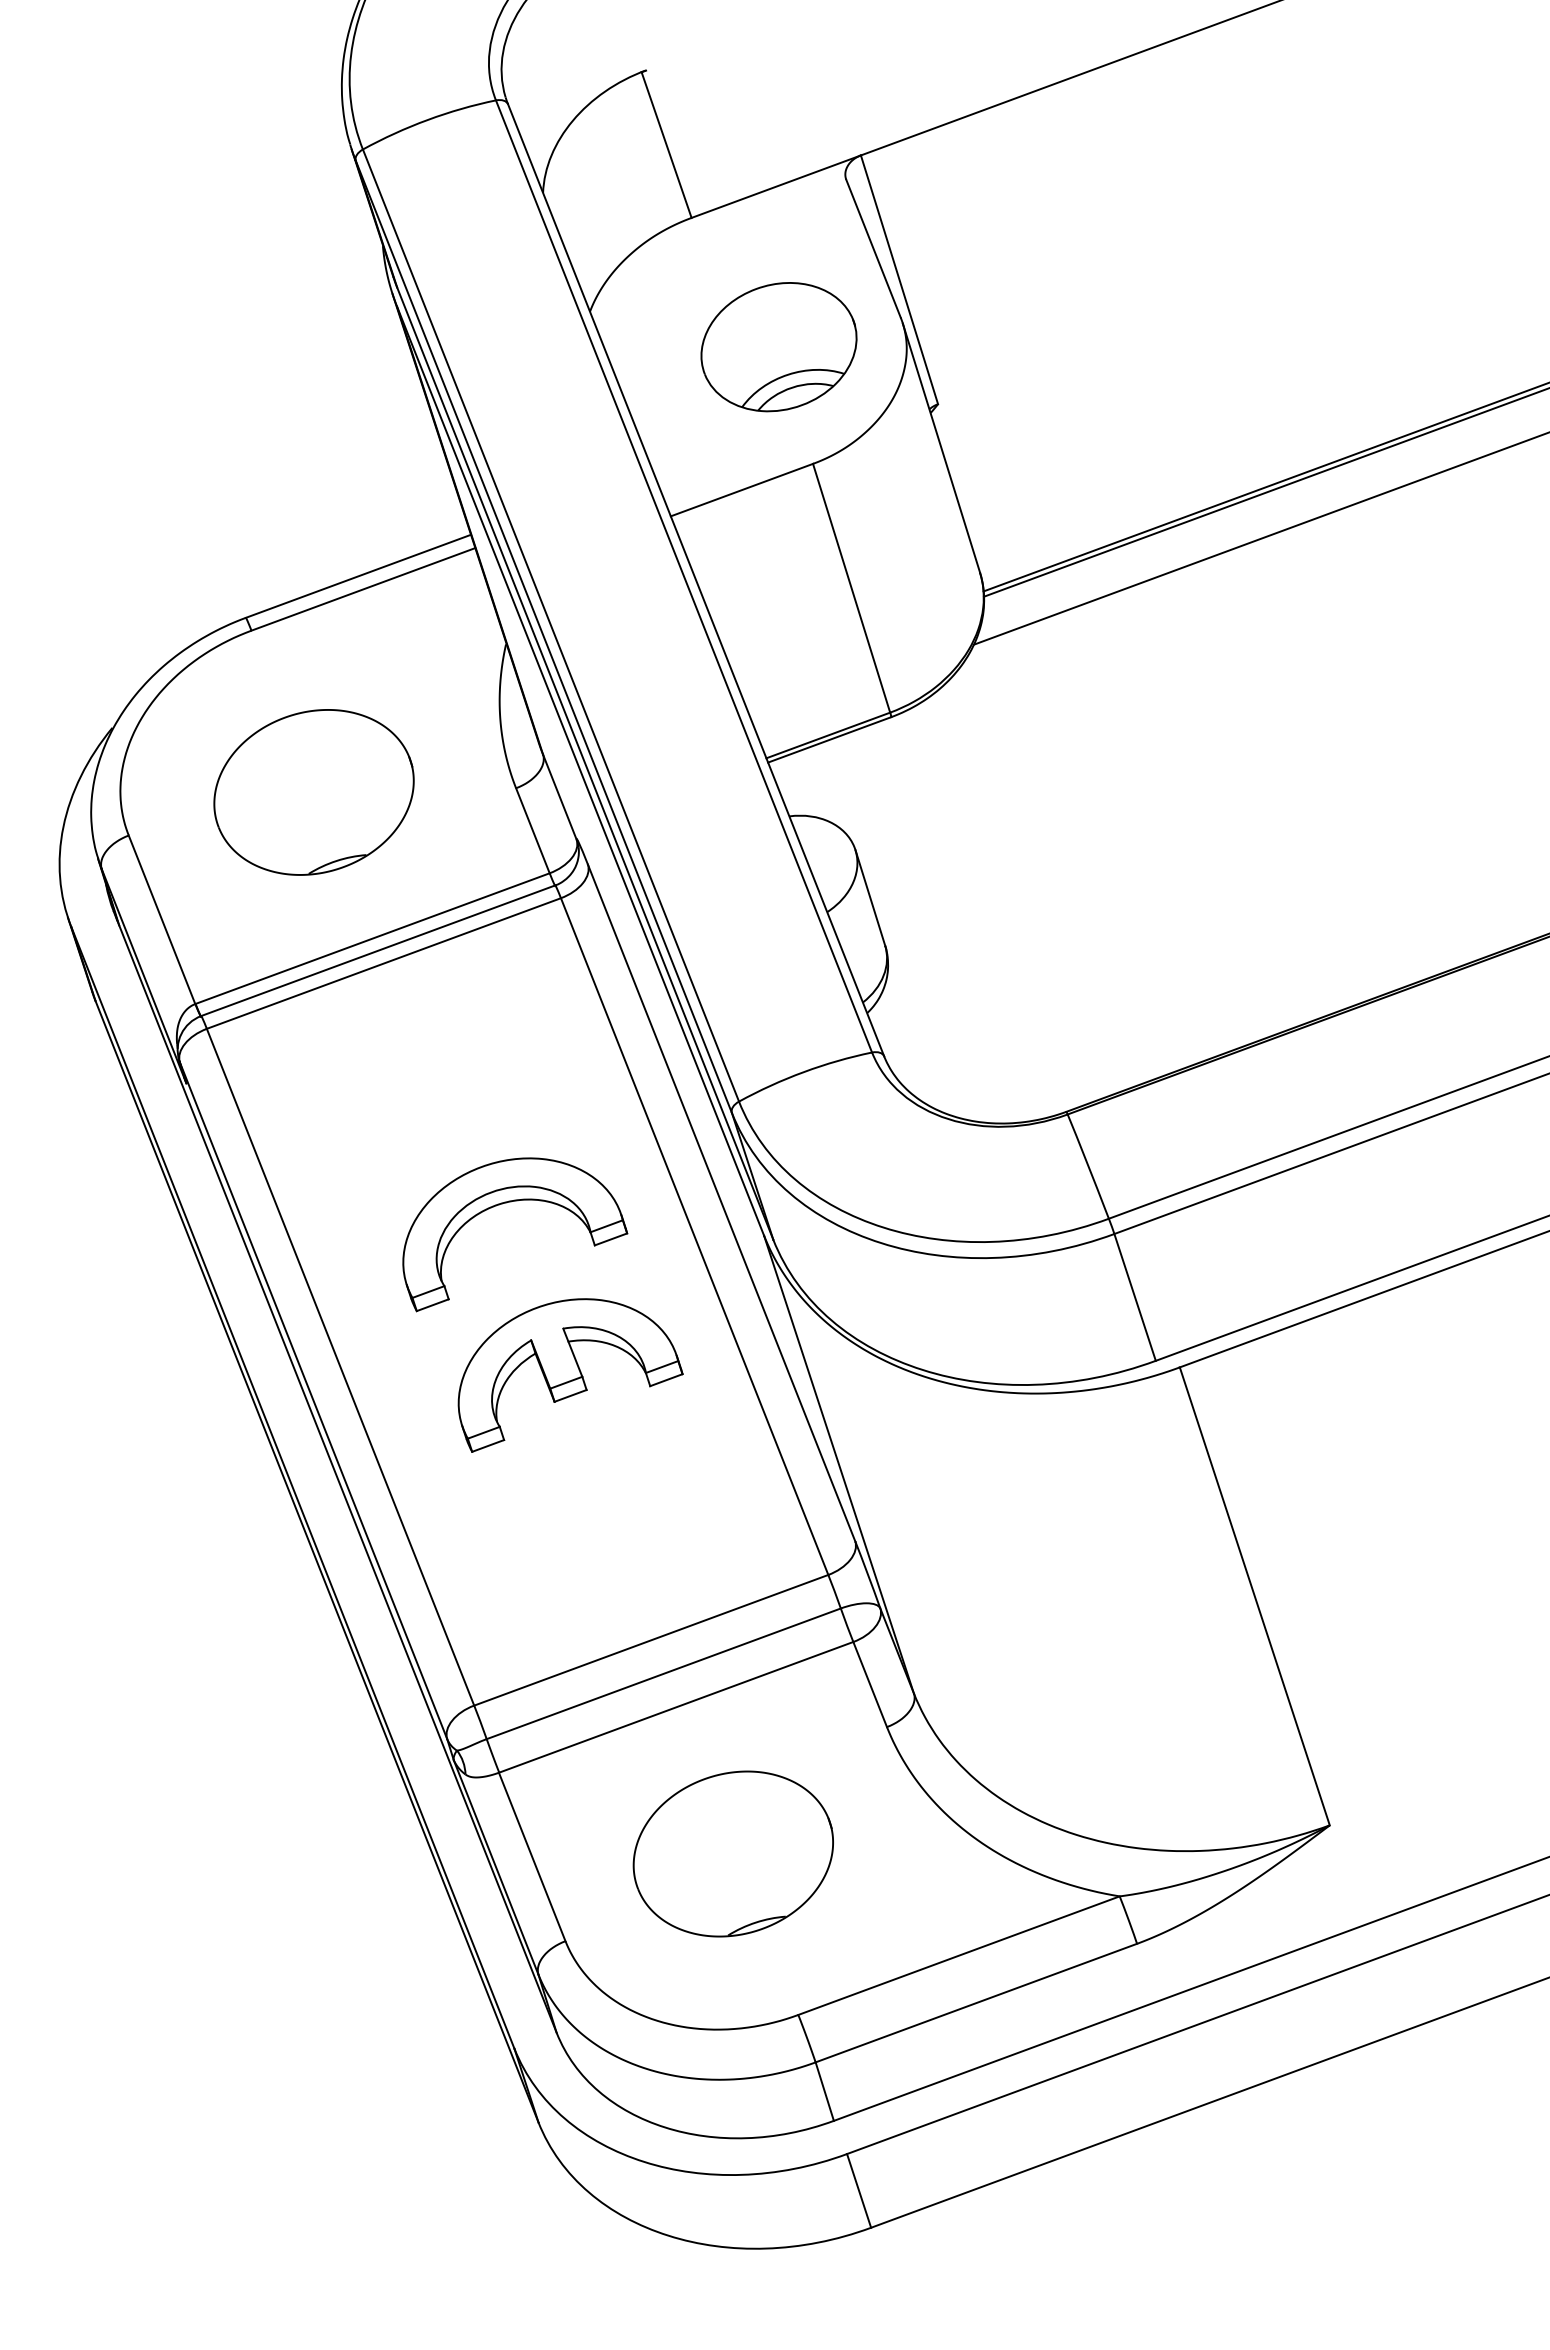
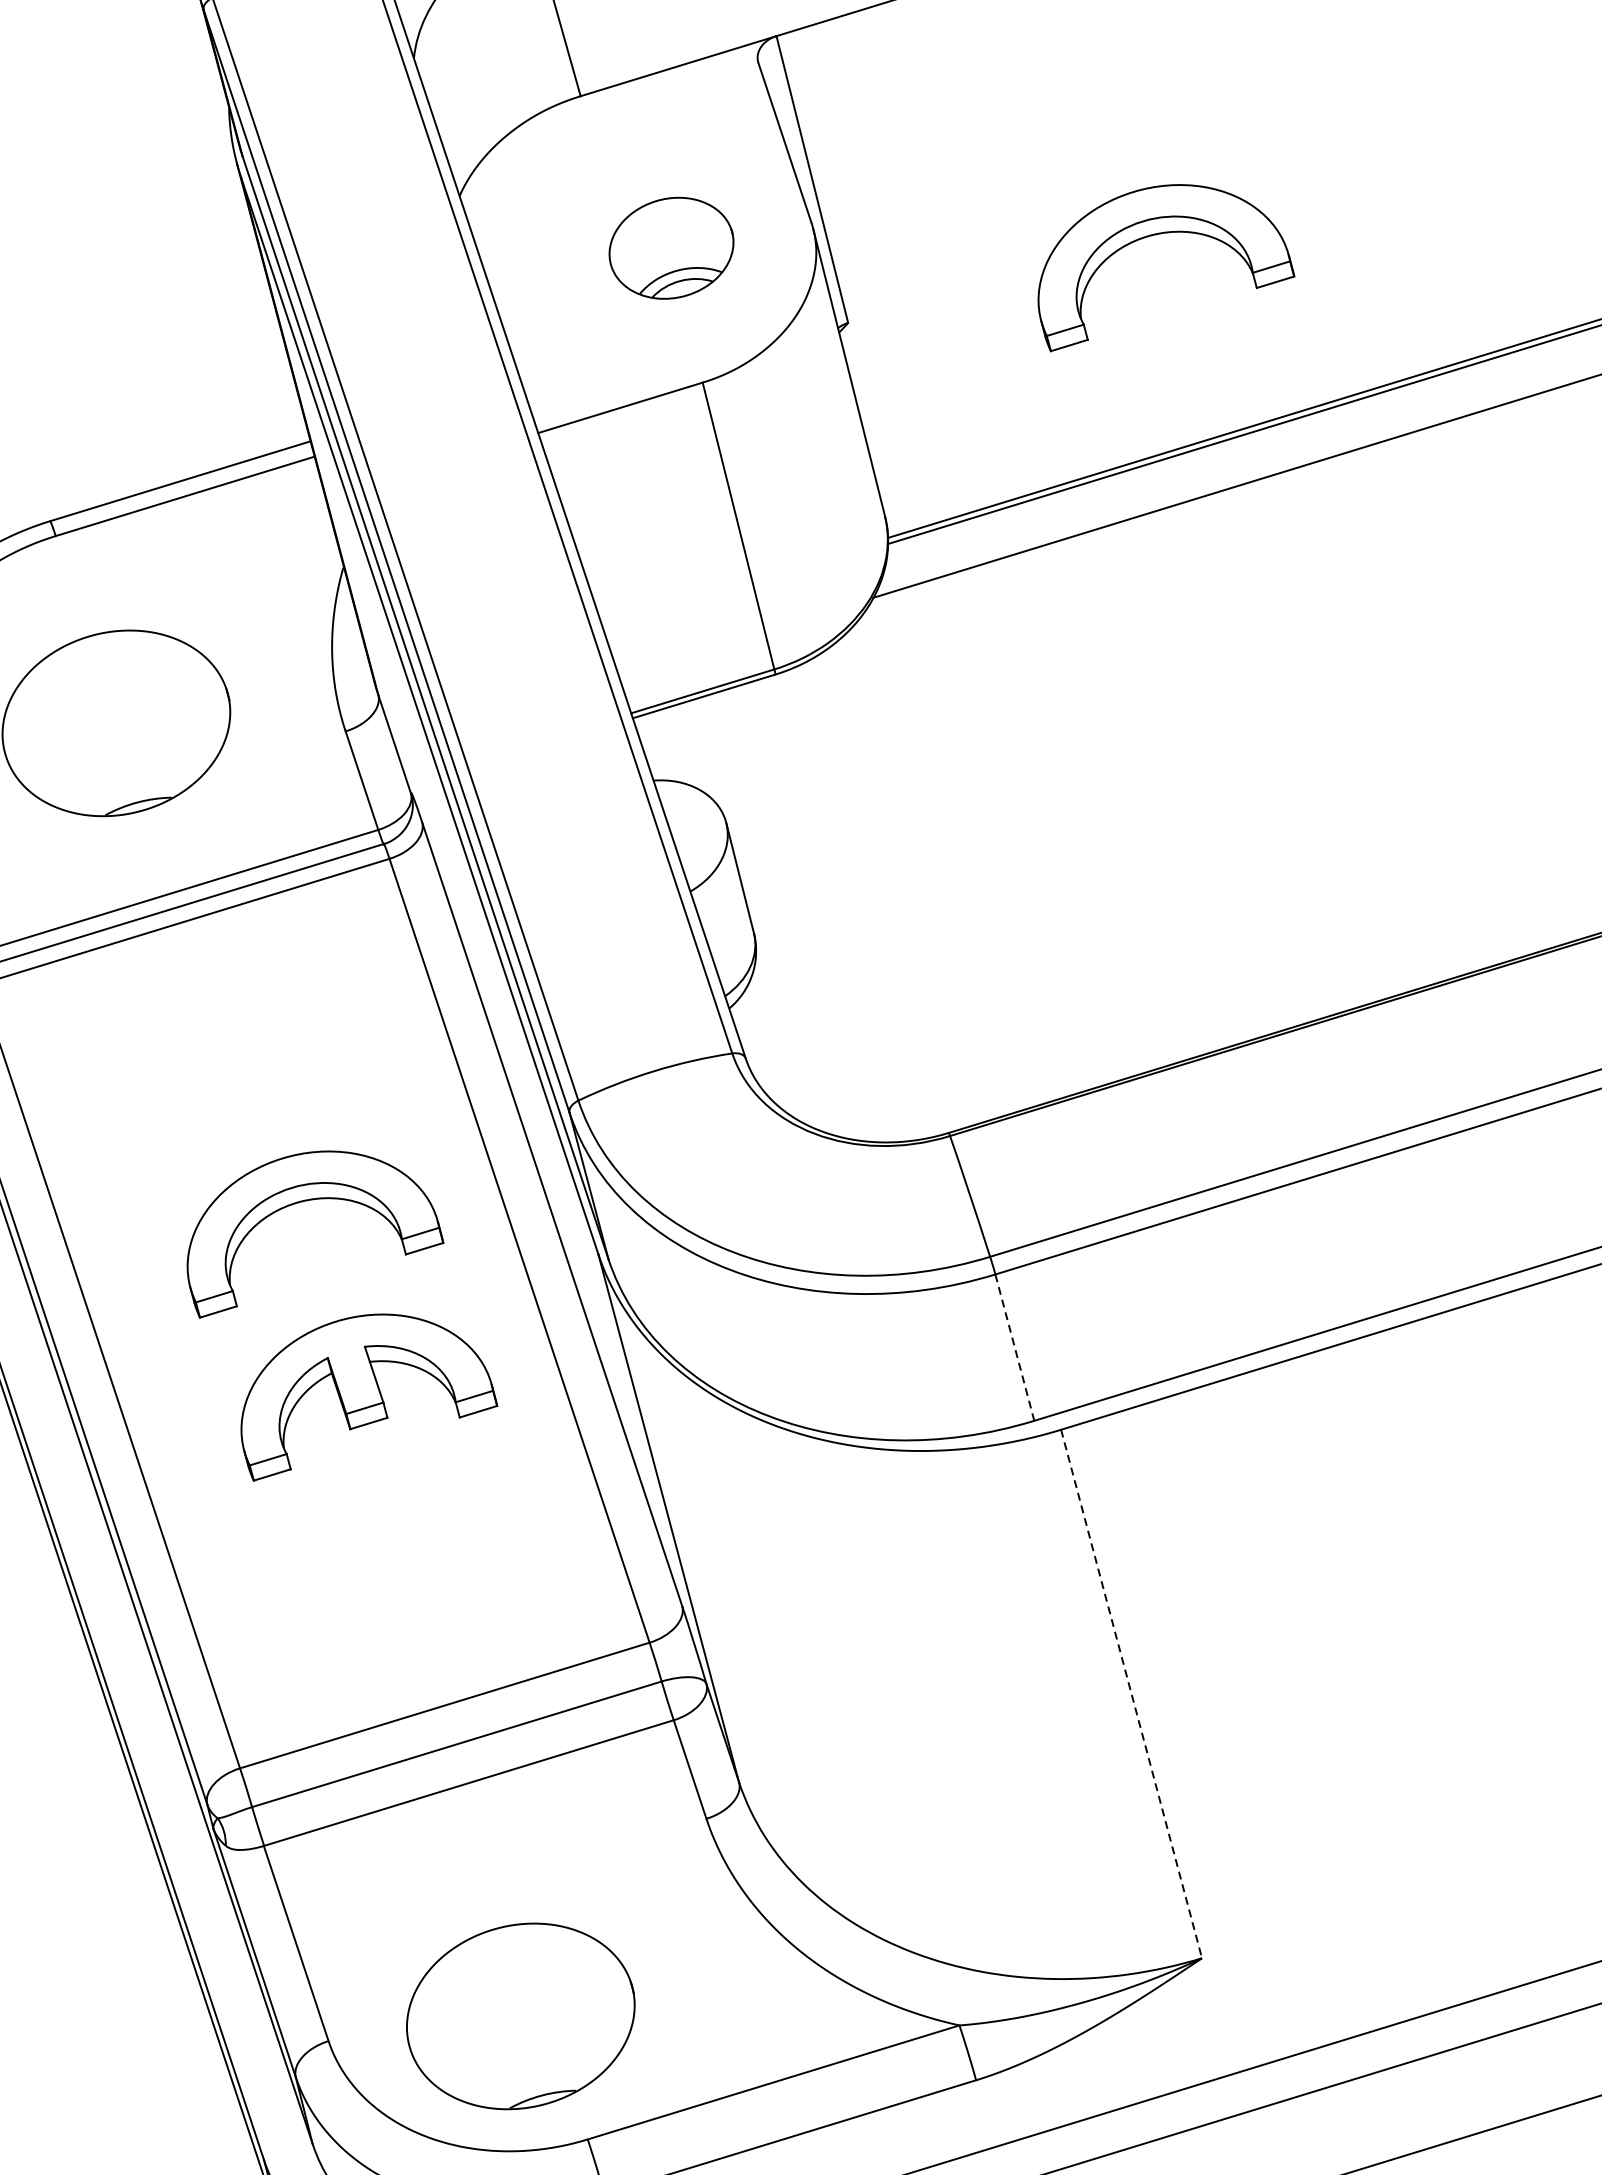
part: (1212, 310) -> (1165, 234), added
part: (778, 347) -> (670, 248), size x0.7
line: (1135, 1297) -> (1015, 1347), solid -> dashed
line: (1254, 1596) -> (1131, 1694), solid -> dashed
part: (732, 1853) -> (519, 2015), moved

